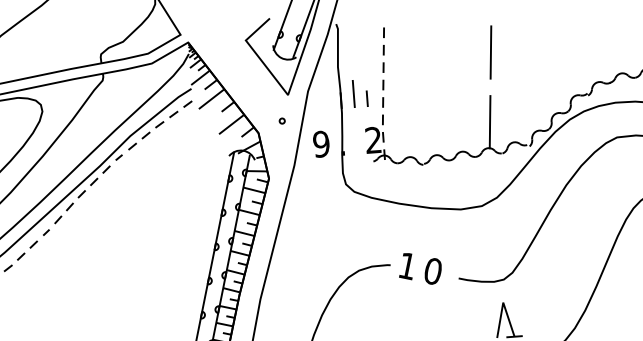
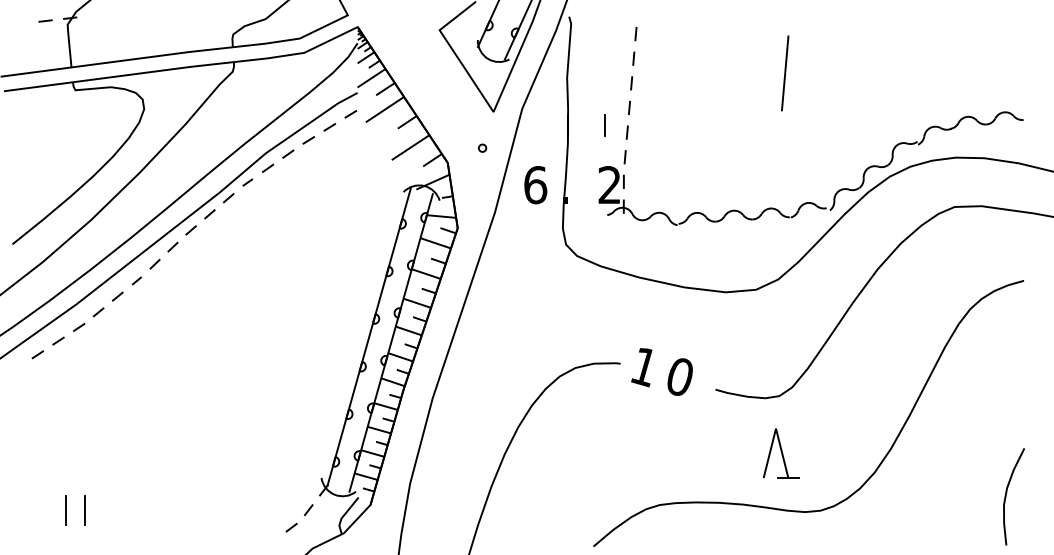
line: (353, 94) -> (586, 117), removed
line: (490, 121) -> (776, 171), removed
text: (321, 144) -> (535, 185), 9 -> 6

